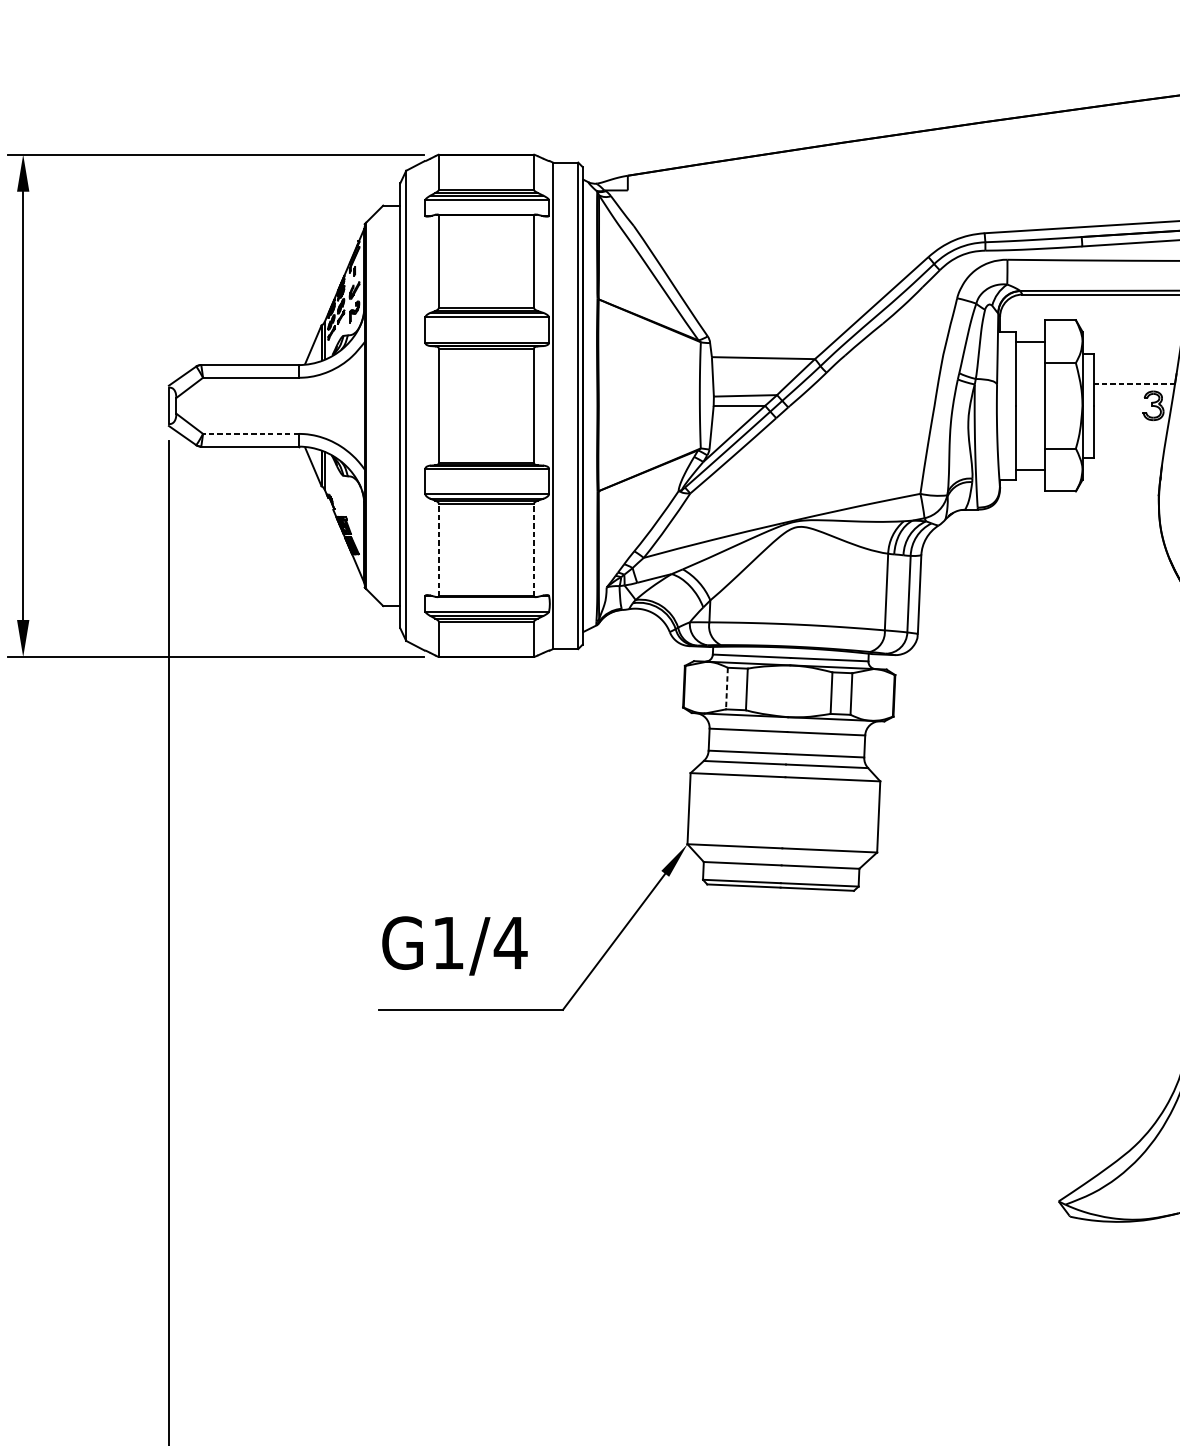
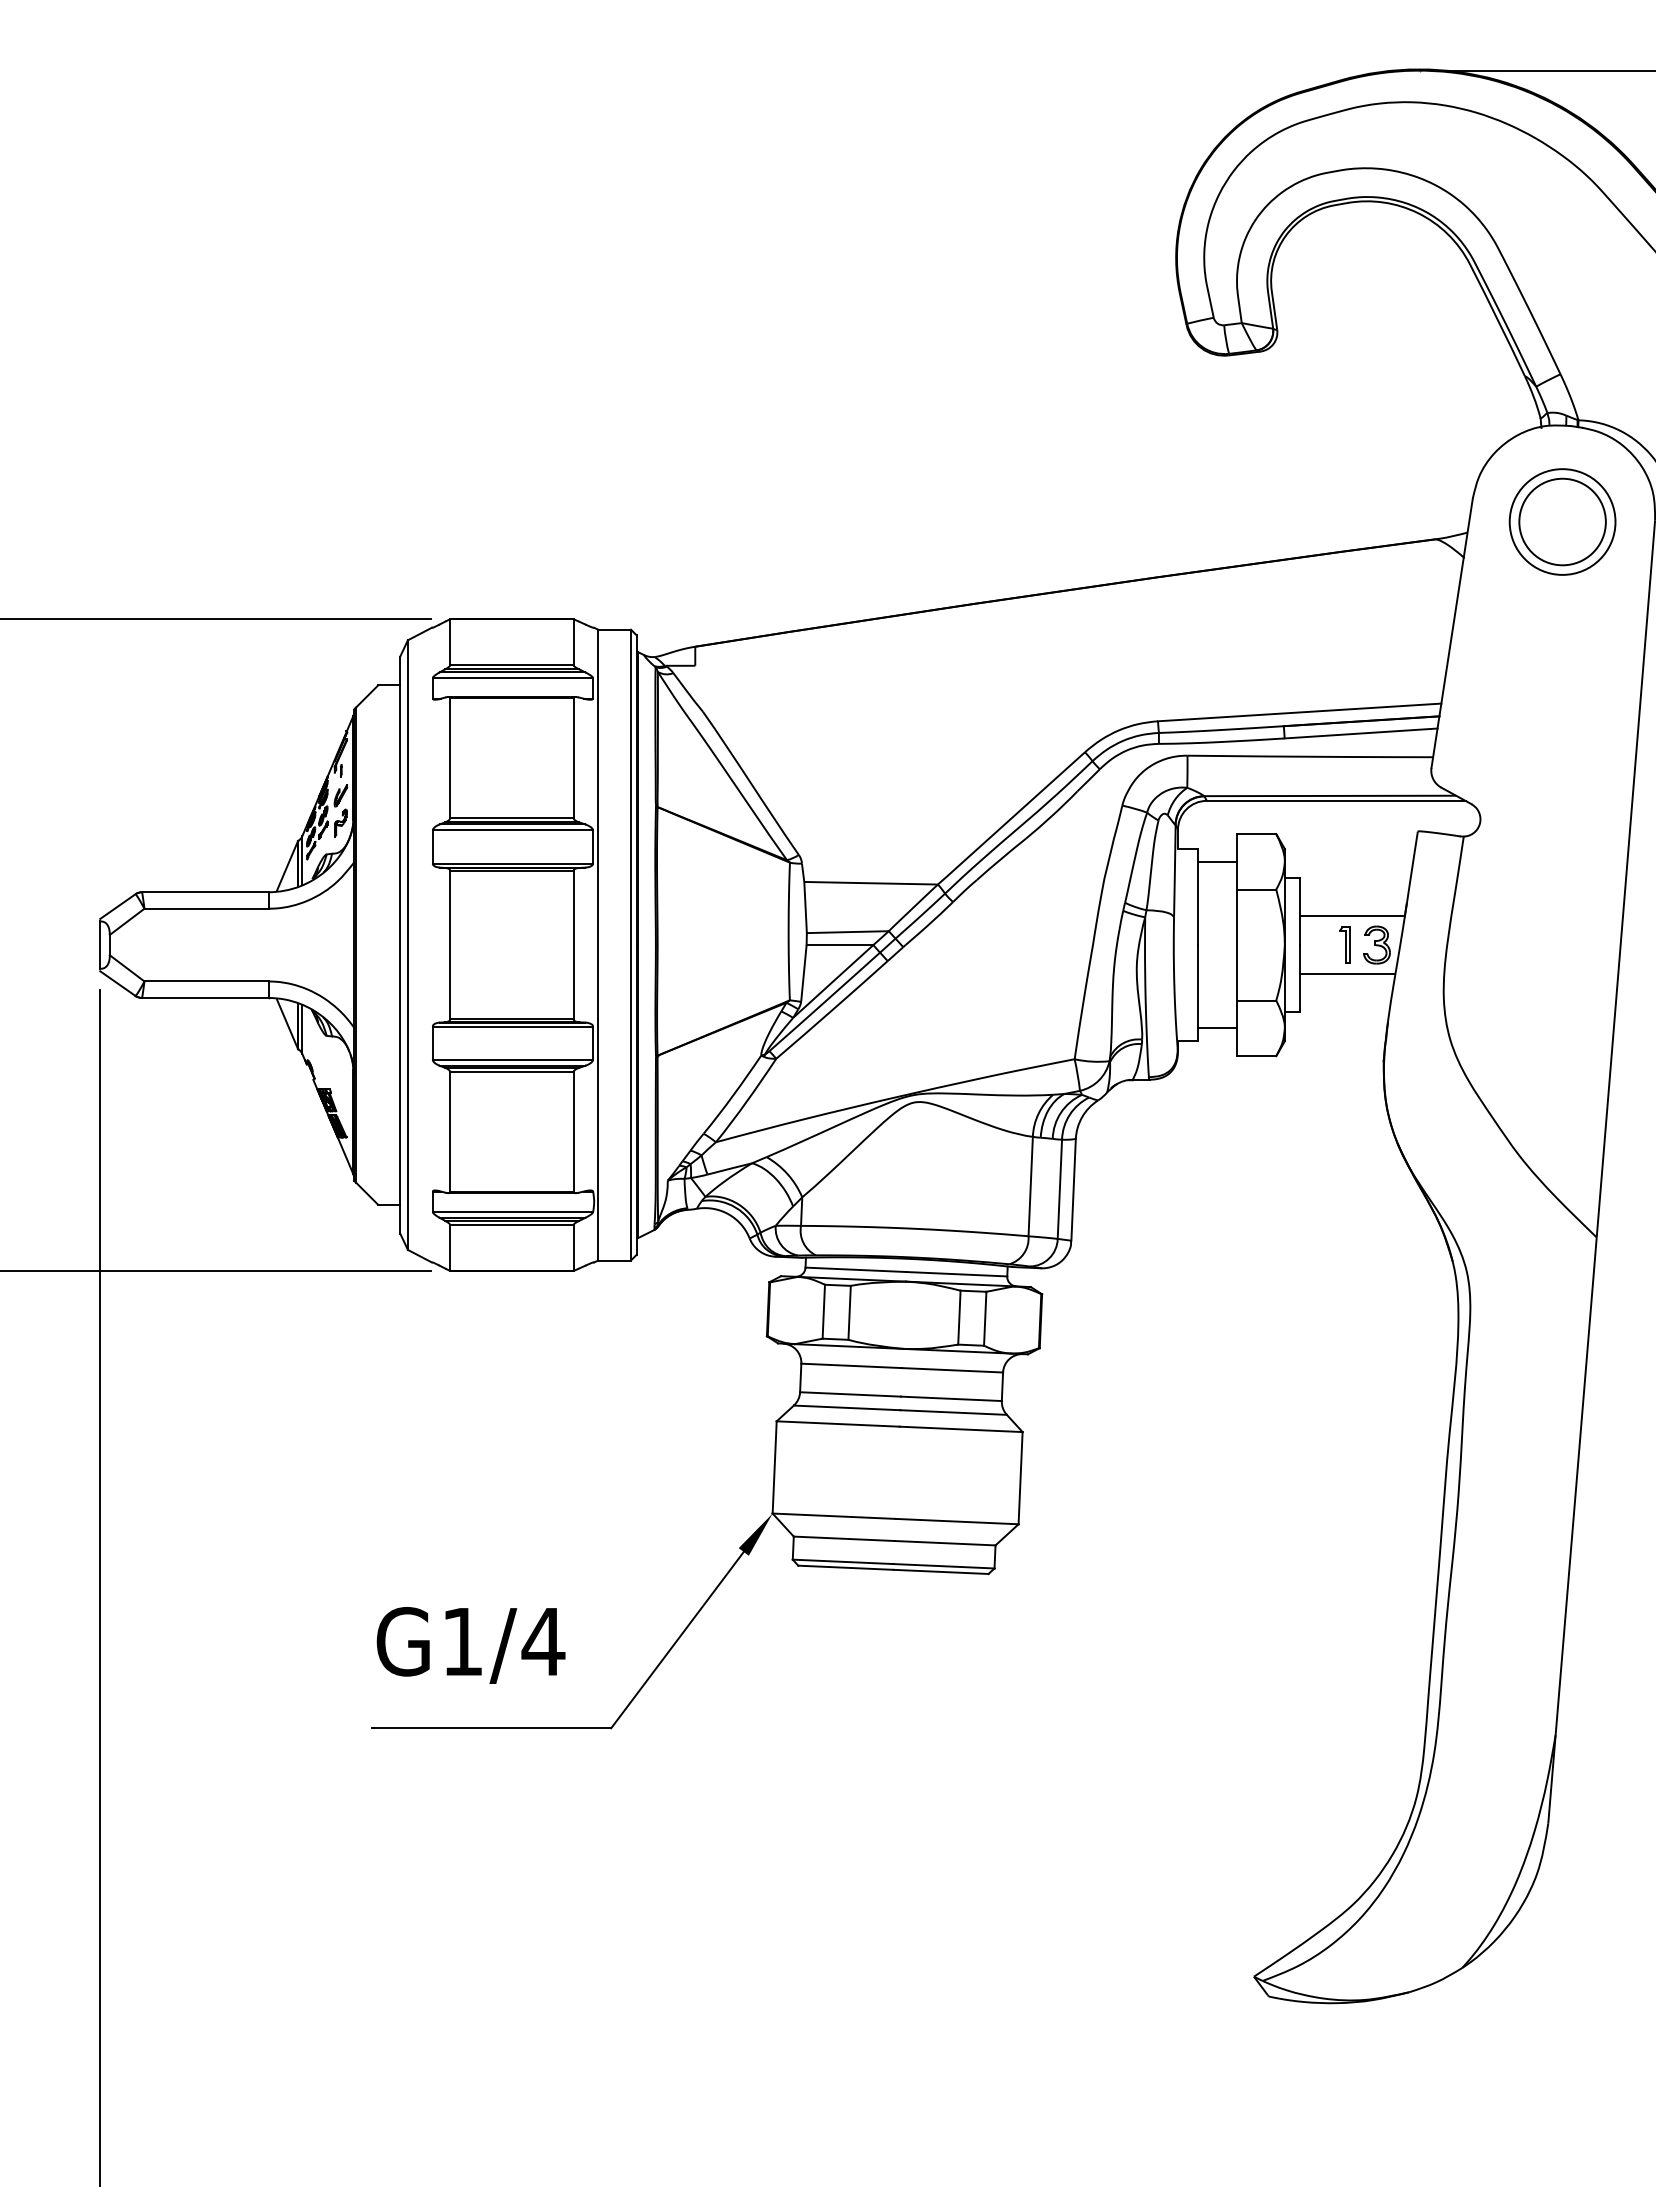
line: (1134, 383) -> (1352, 916), dashed -> solid
part: (1128, 405) -> (1344, 944), added
line: (1130, 427) -> (1347, 973), added
line: (250, 433) -> (206, 981), dashed -> solid
line: (439, 550) -> (450, 1132), dashed -> solid
line: (533, 550) -> (573, 1132), dashed -> solid
line: (726, 688) -> (823, 1311), dashed -> solid

